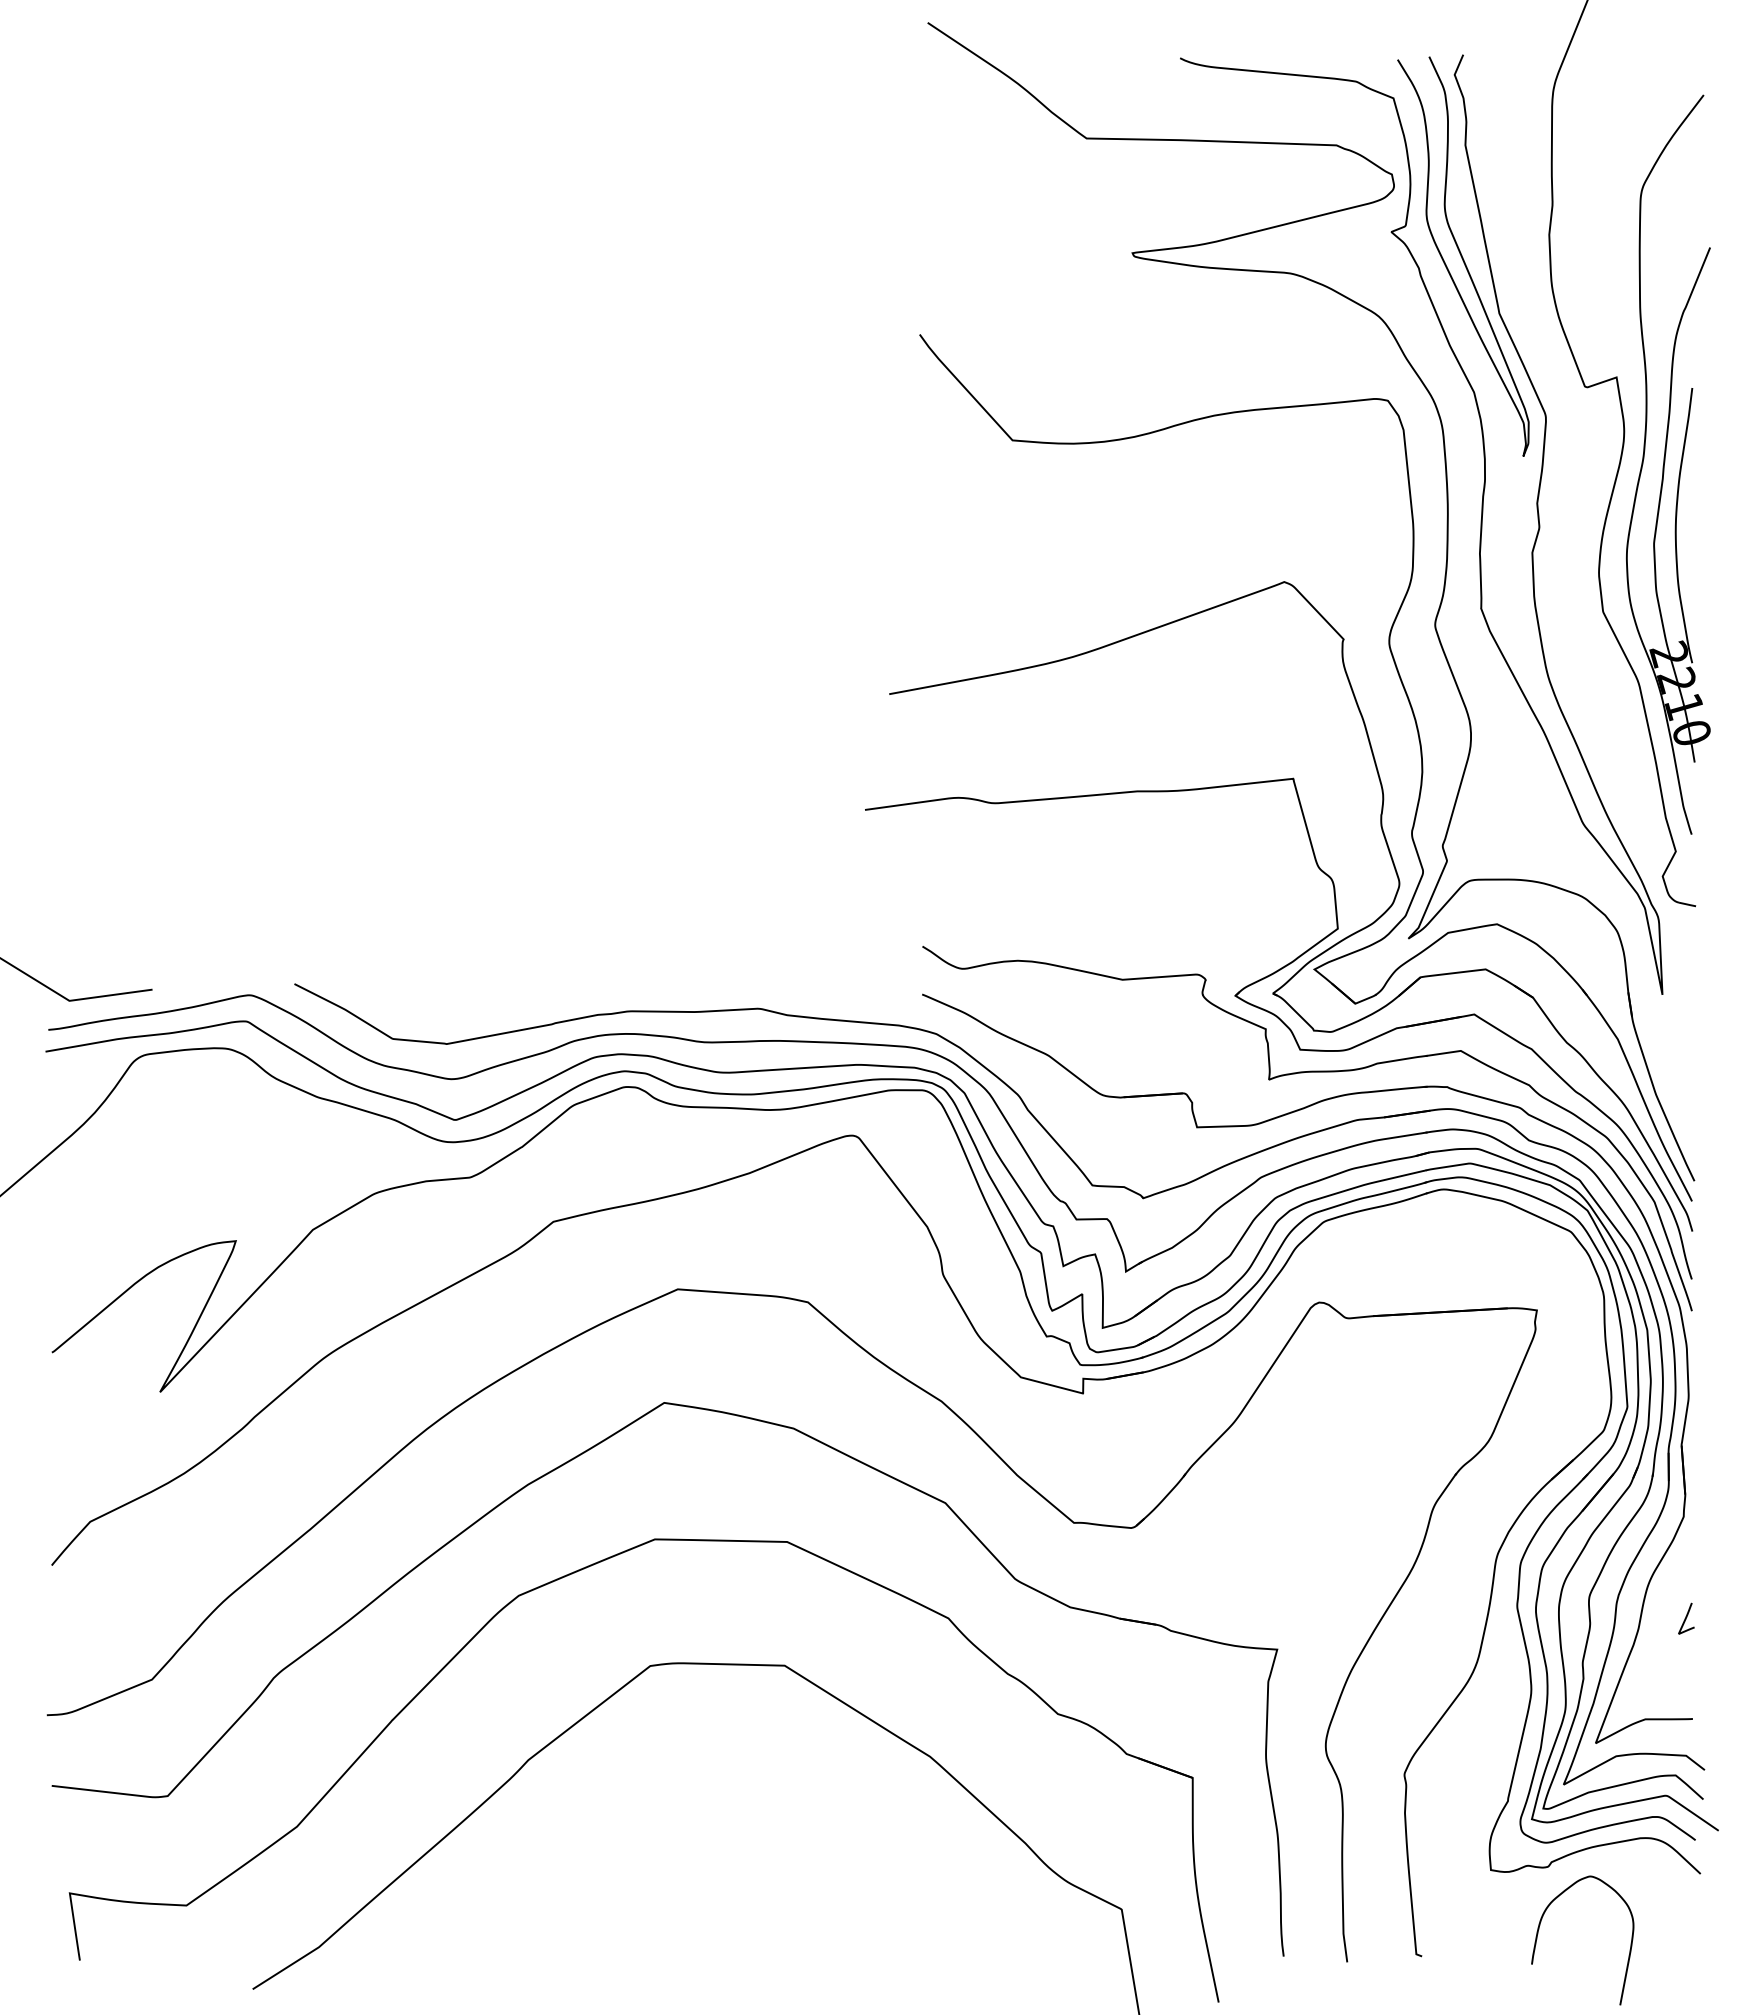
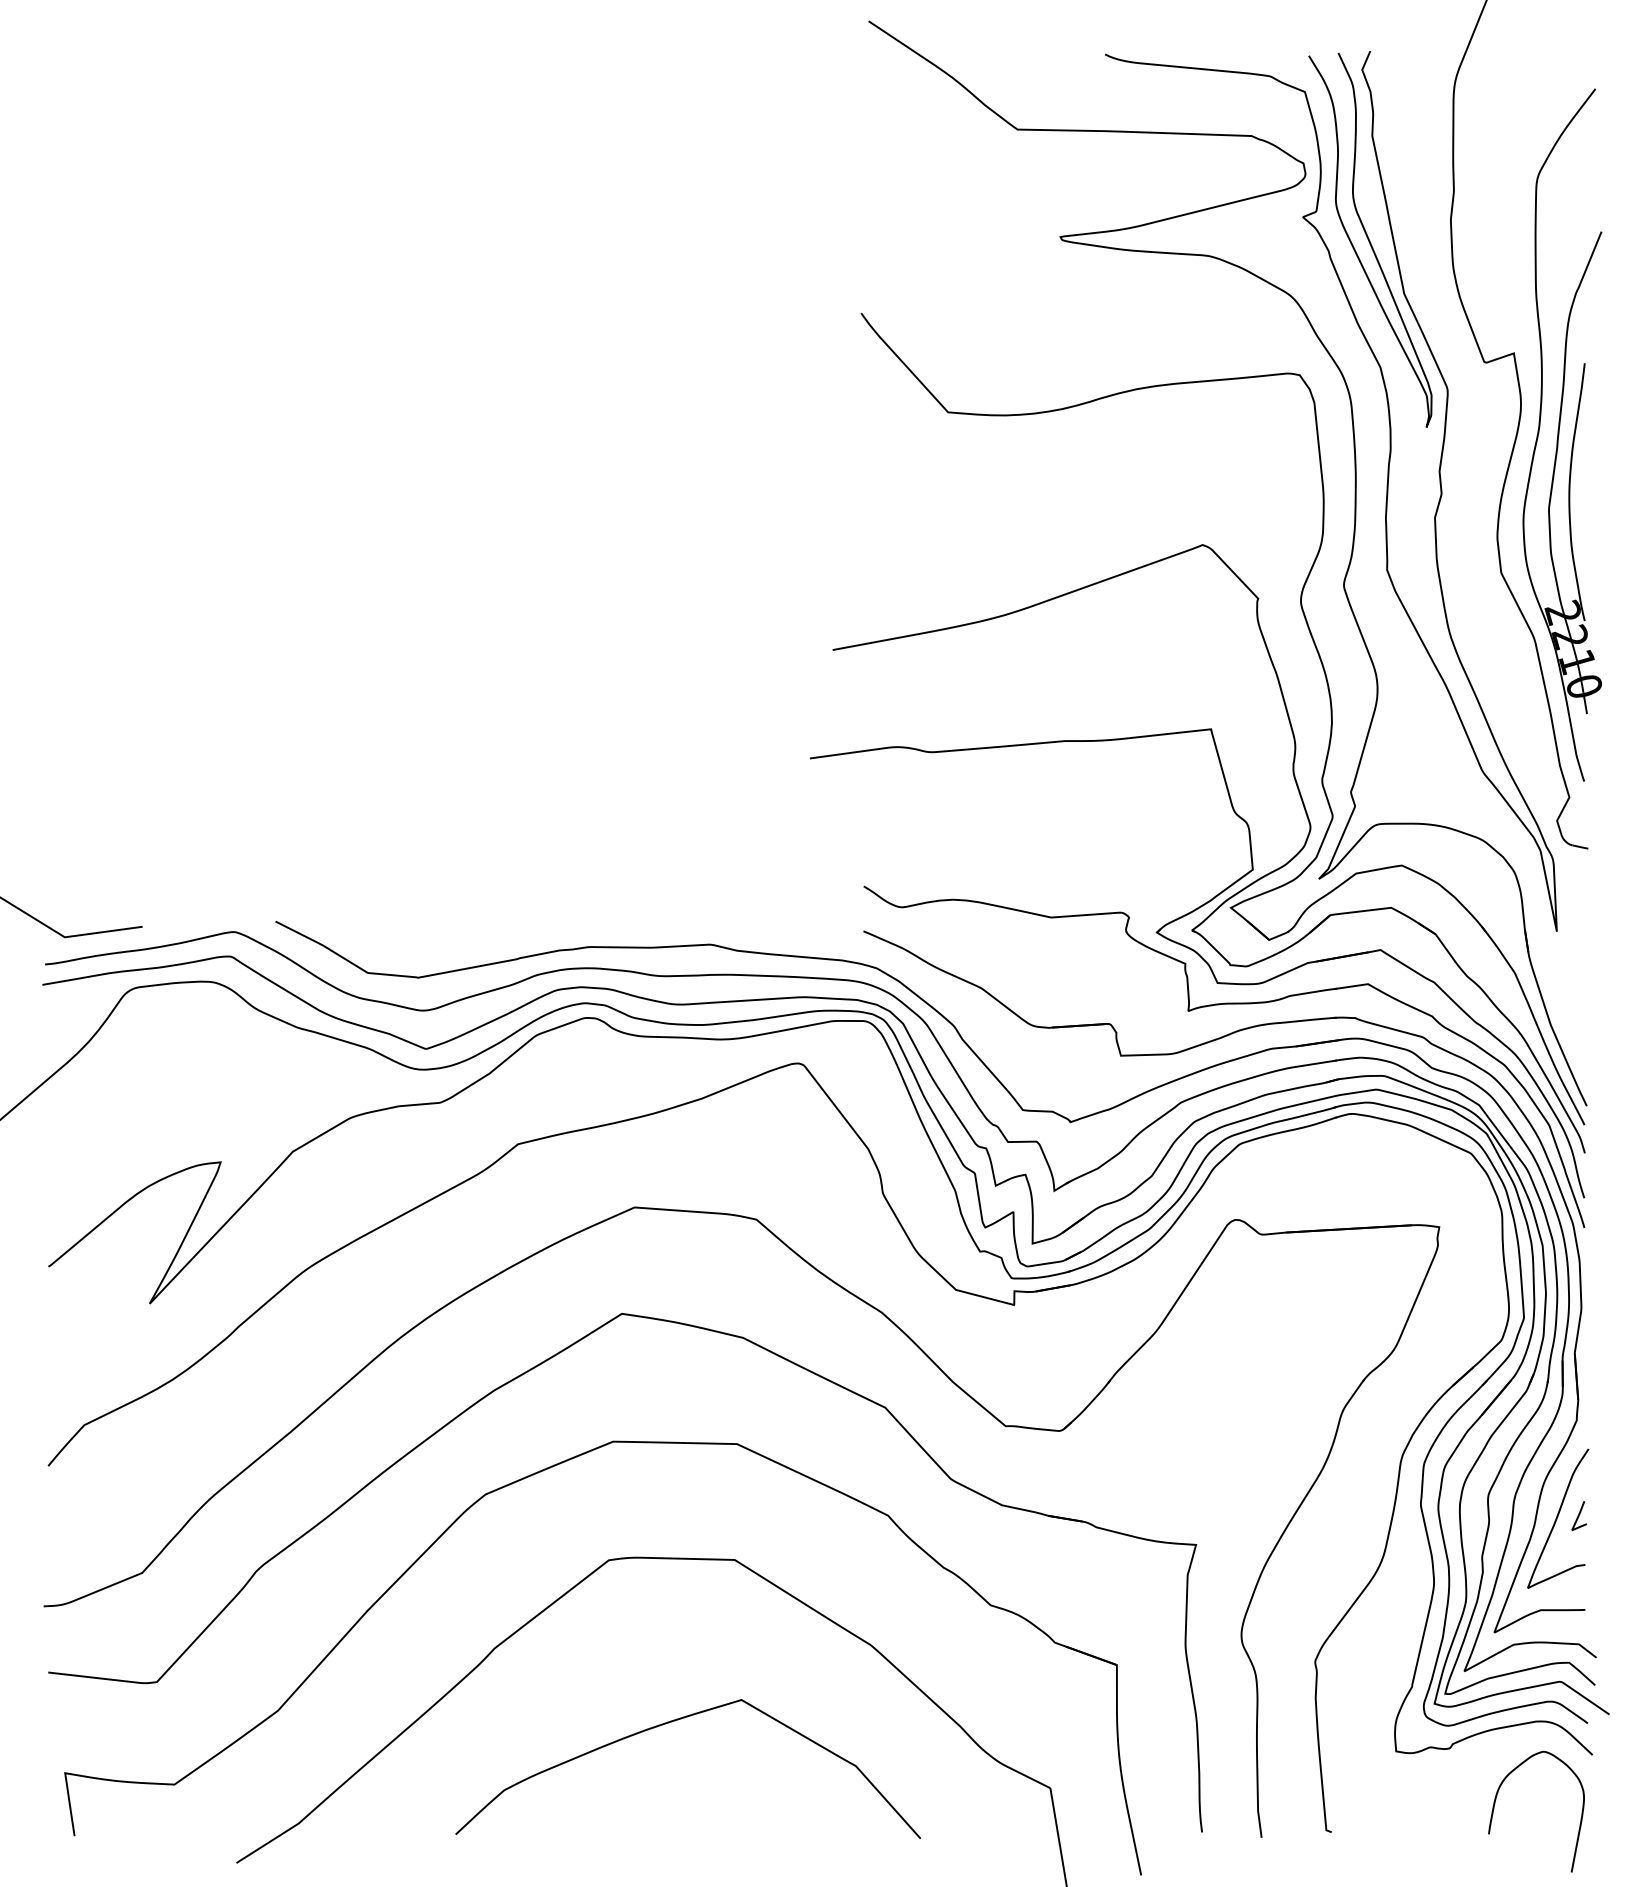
curve: (1663, 1621) -> (1557, 1518), added
curve: (719, 1838) -> (673, 1721), added
curve: (1539, 1929) -> (1496, 1801), moved

